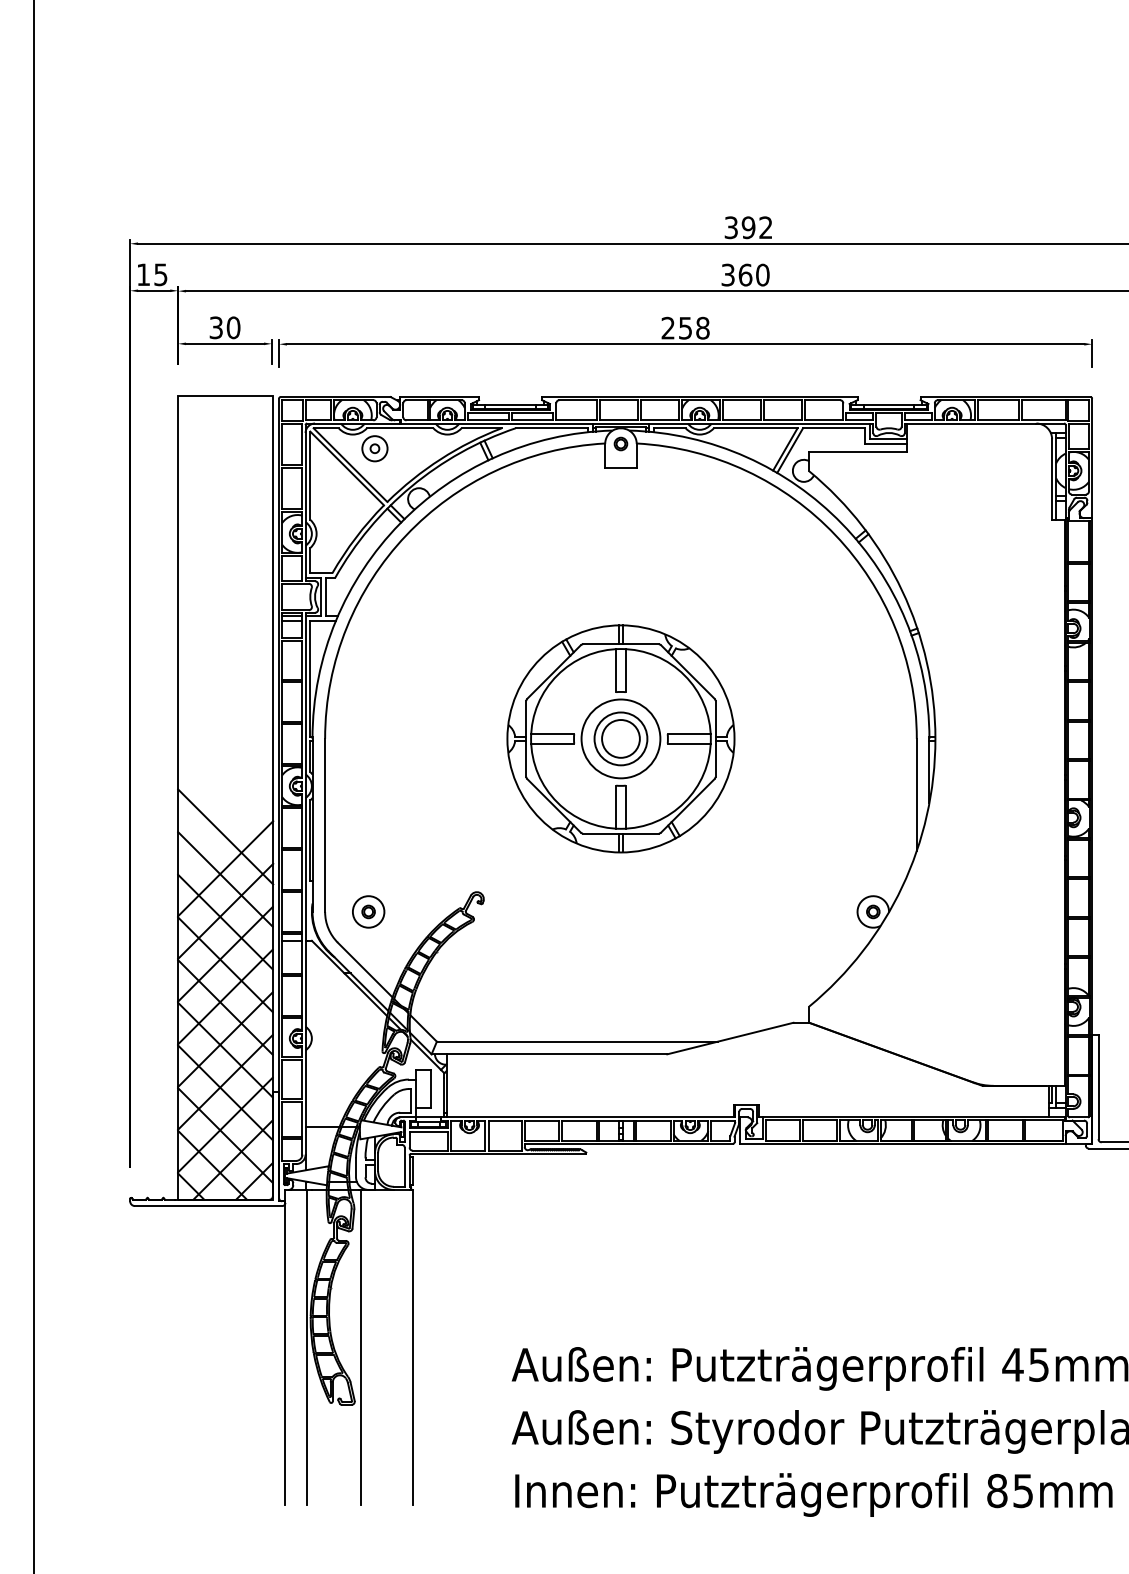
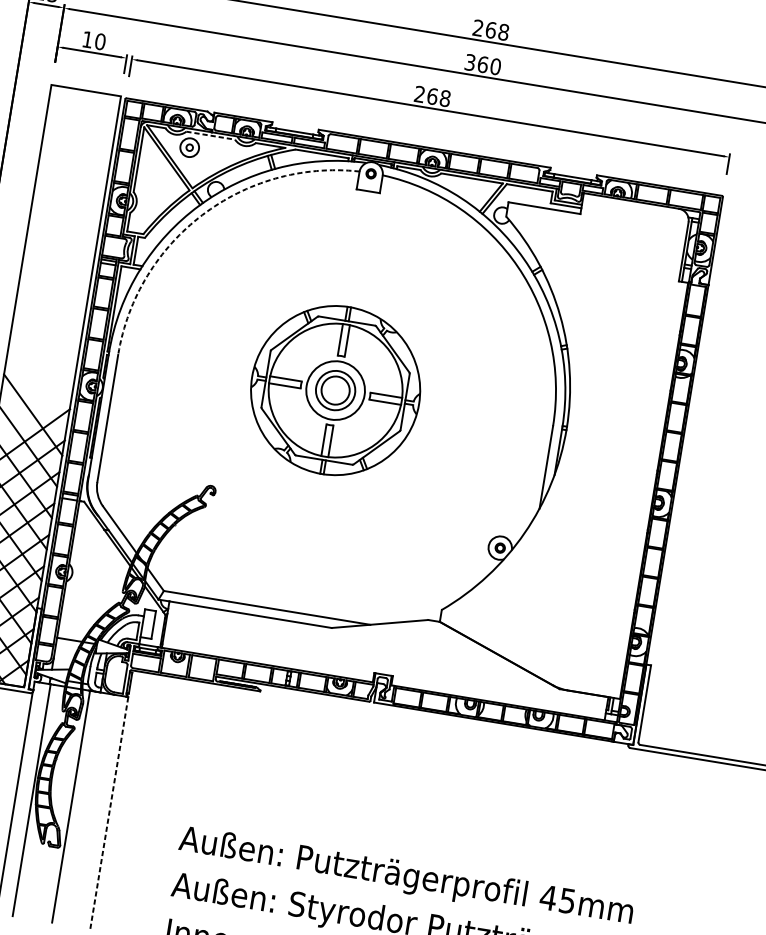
text: (748, 227) -> (490, 30), 392 -> 268
text: (215, 327) -> (87, 39), 30 -> 10
text: (685, 327) -> (432, 95), 258 -> 268
line: (400, 428) -> (210, 135), solid -> dashed
arc: (406, 535) -> (202, 215), solid -> dashed
part: (368, 911) -> (129, 487), removed
line: (412, 1347) -> (109, 812), solid -> dashed

